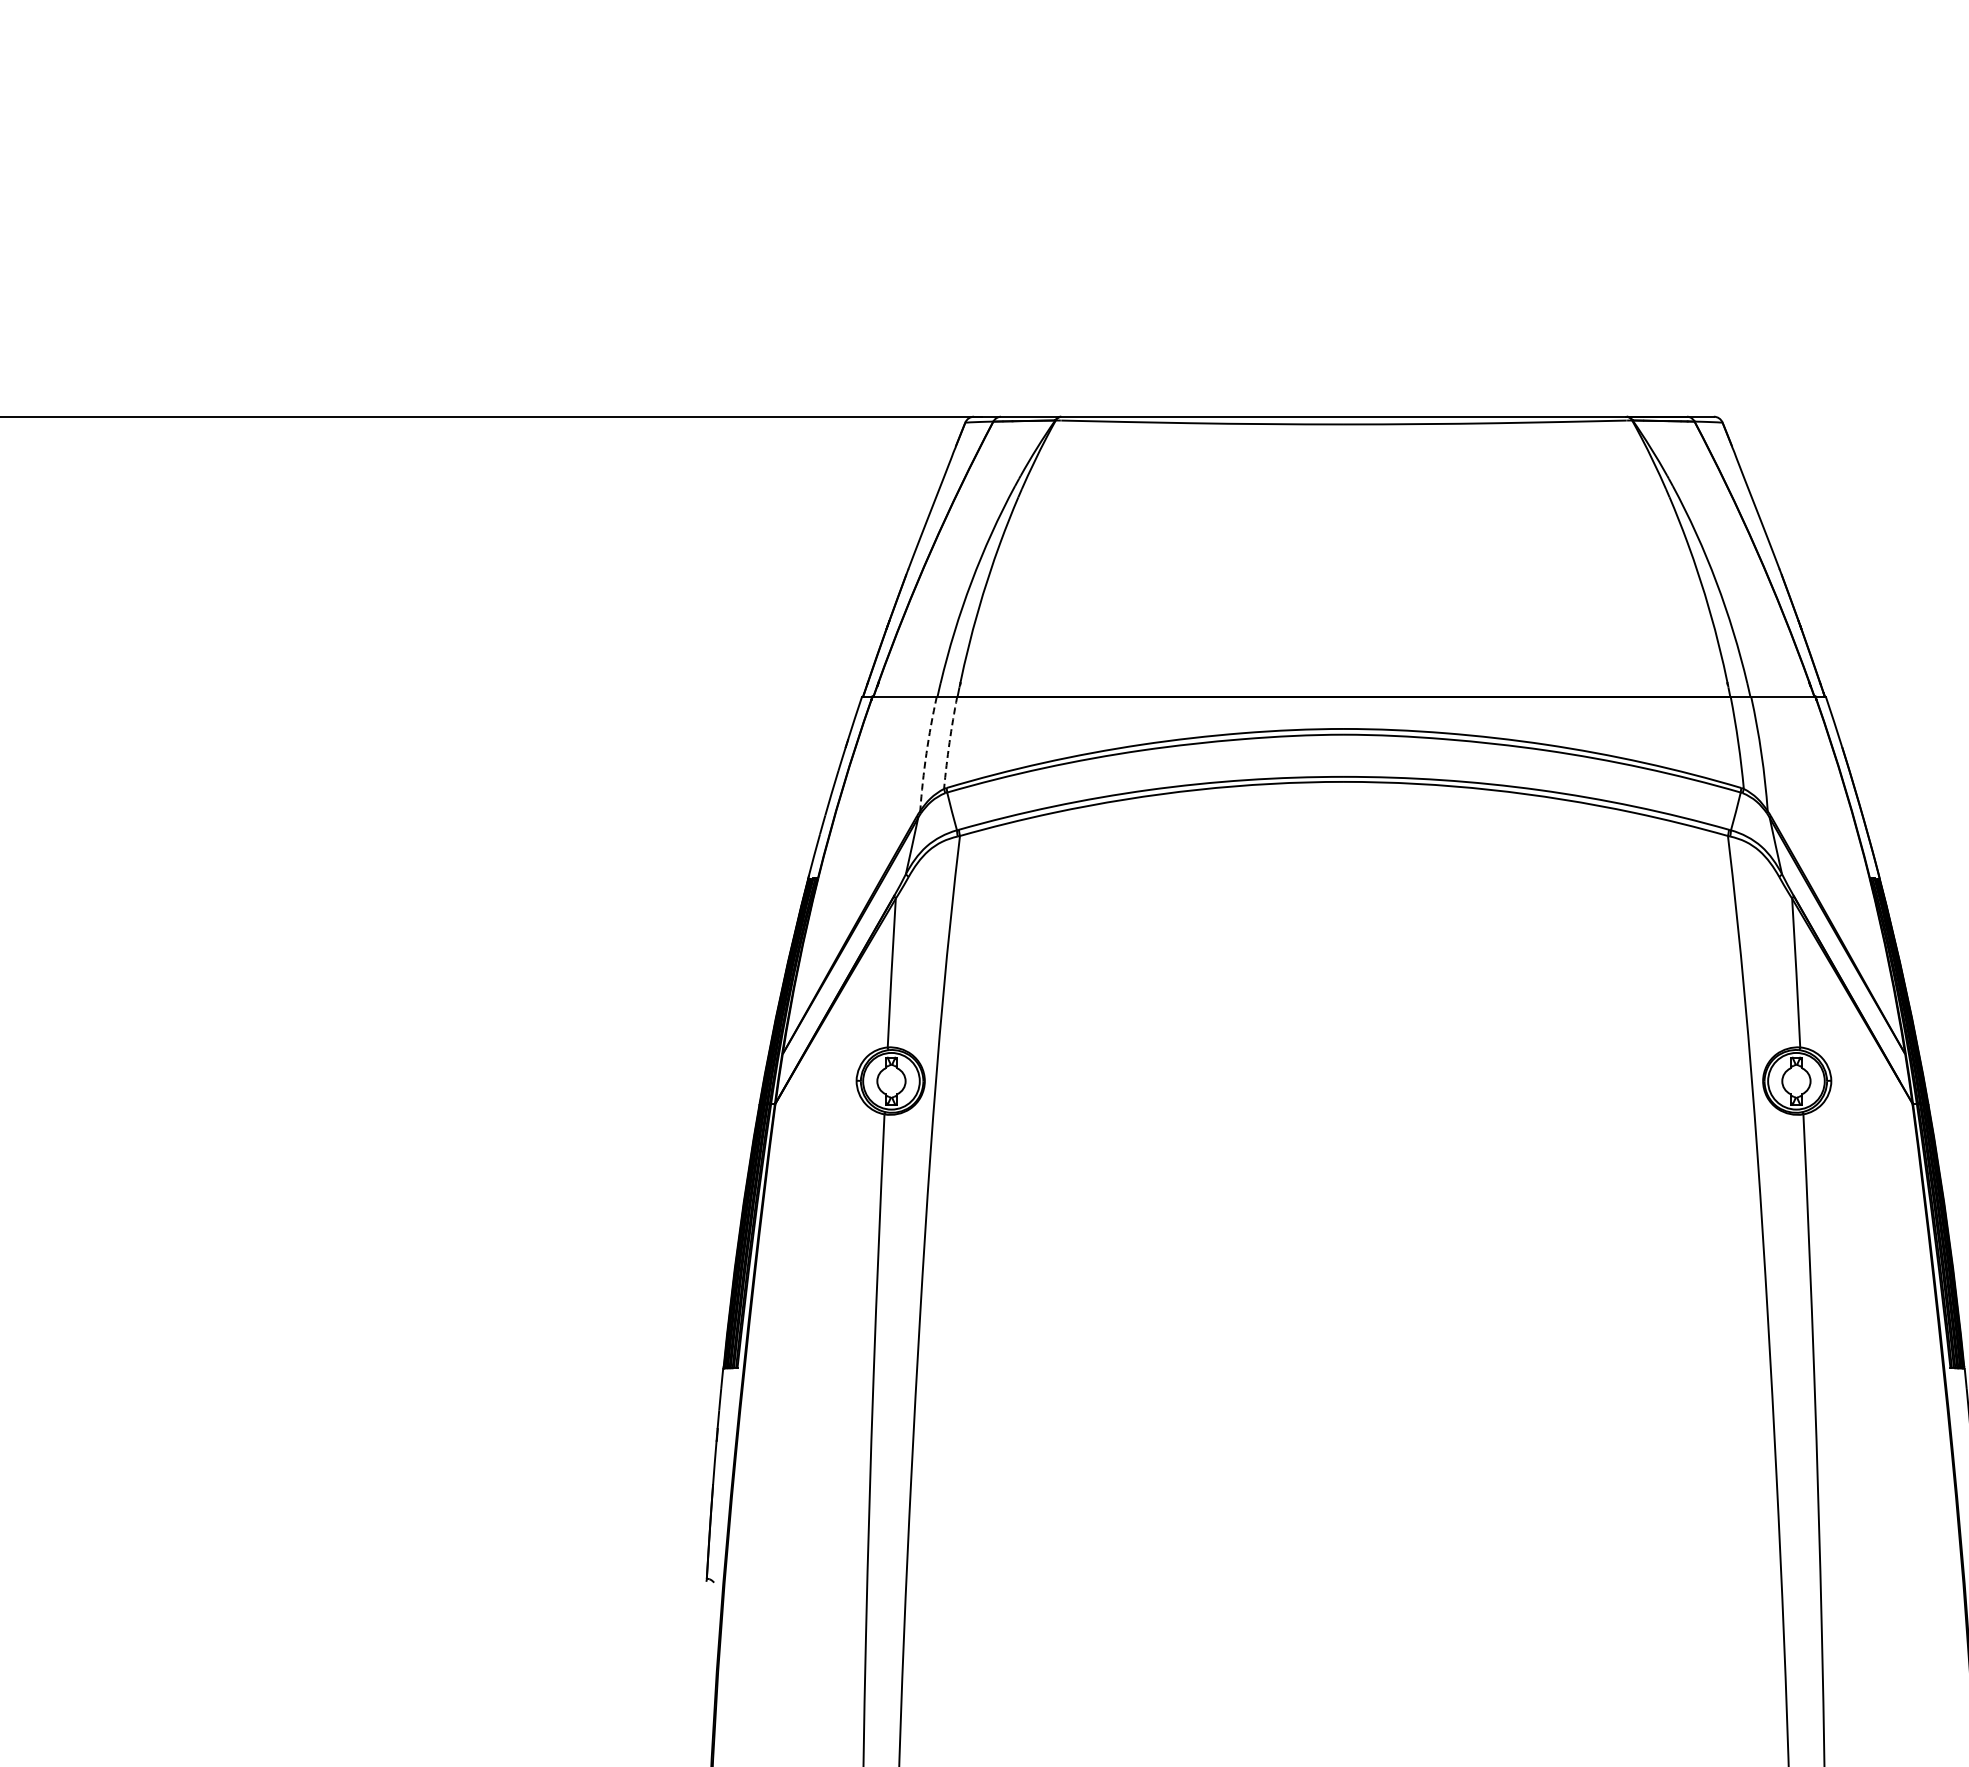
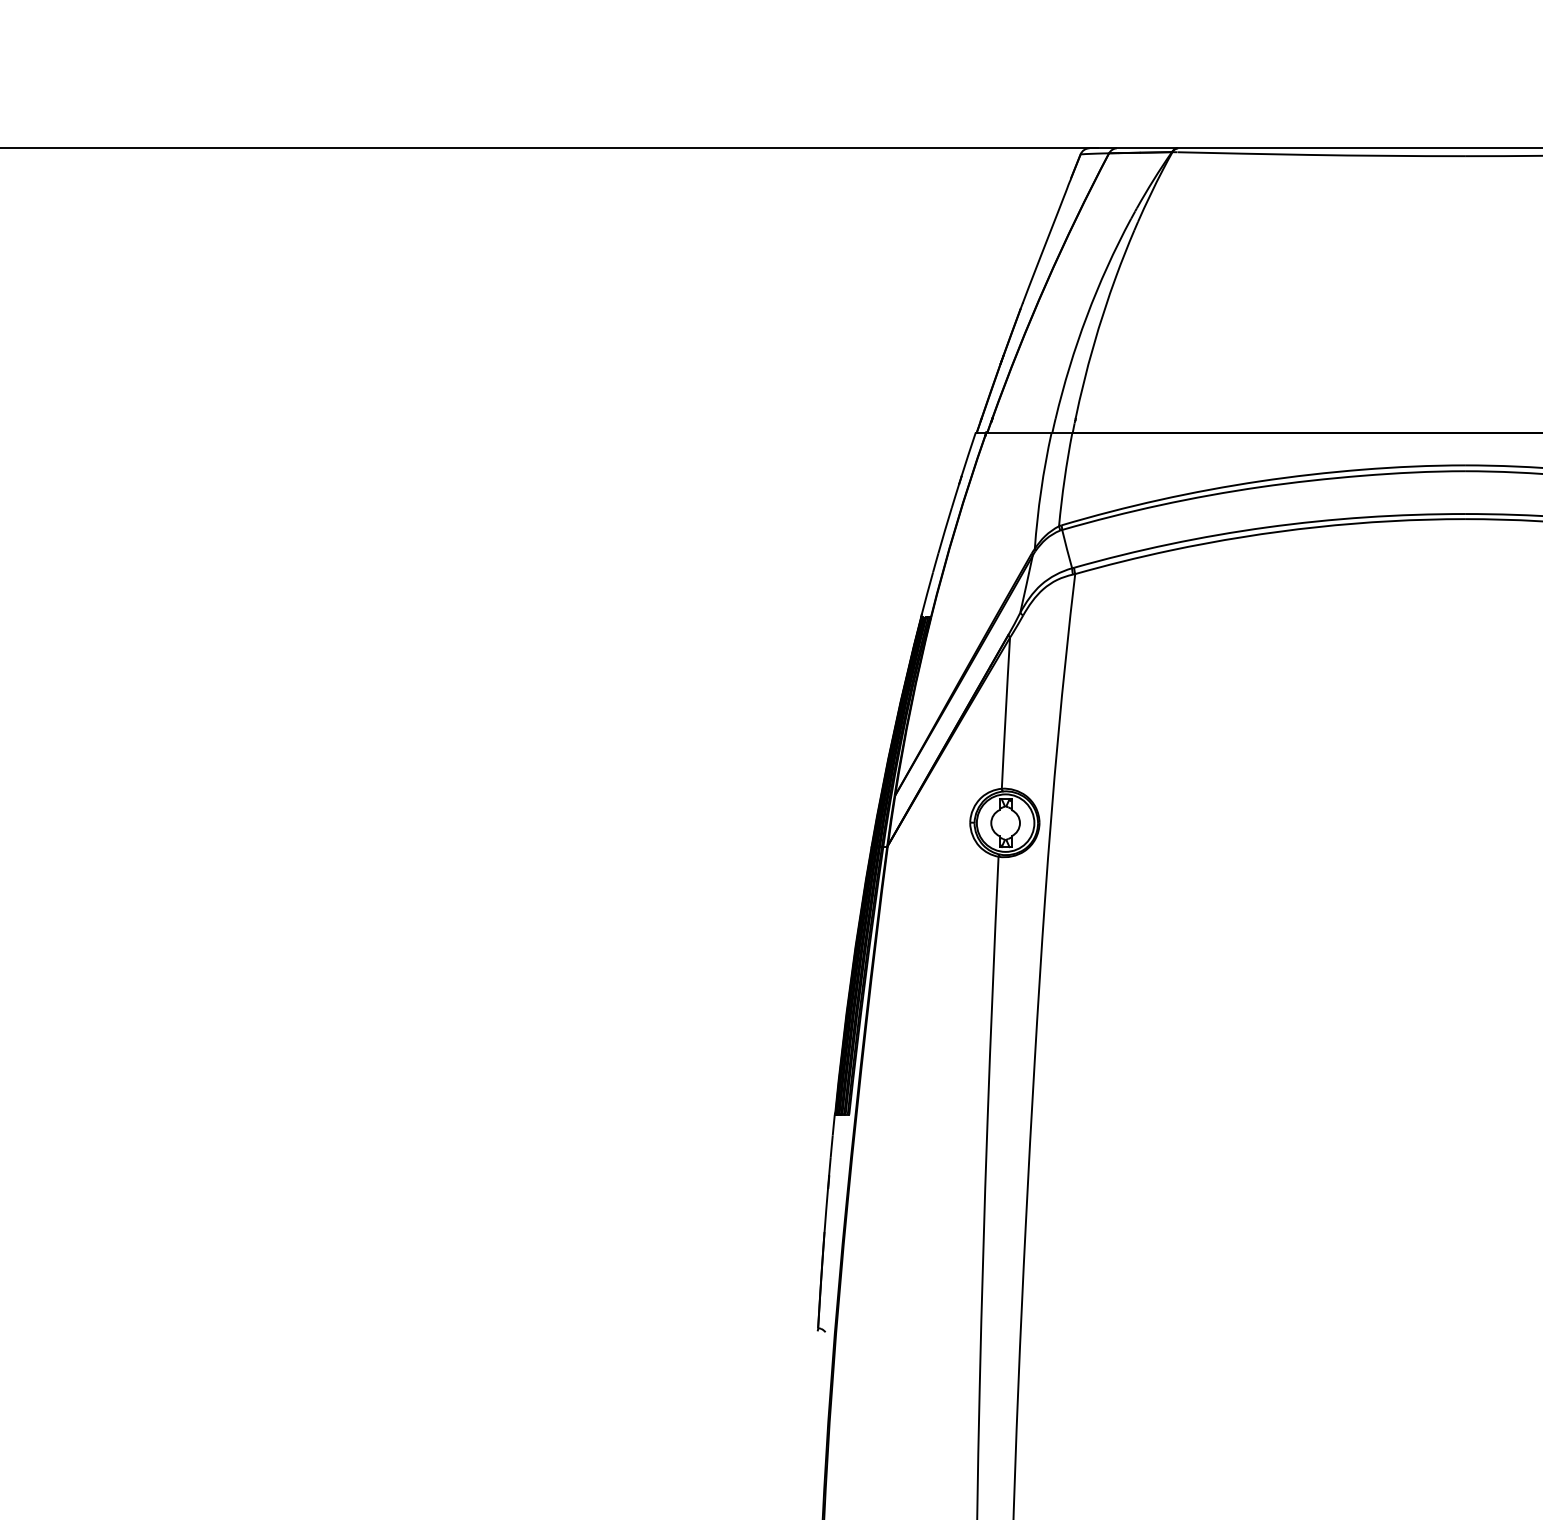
arc: (949, 742) -> (1064, 479), dashed -> solid
arc: (926, 753) -> (1041, 490), dashed -> solid

